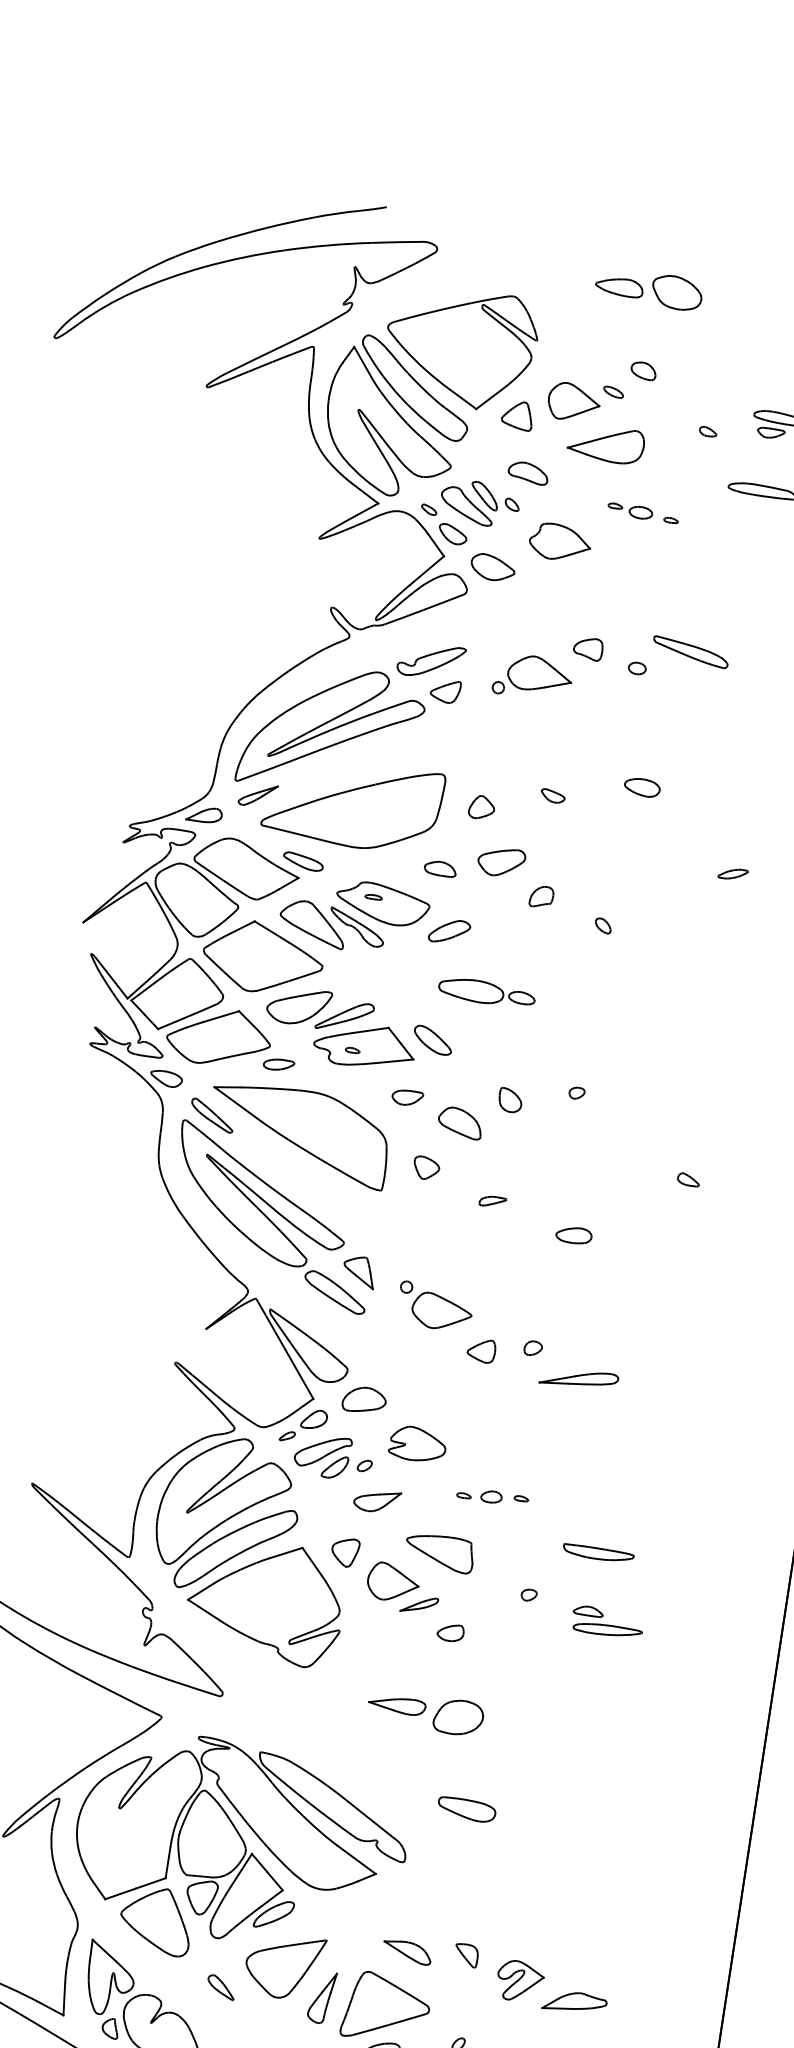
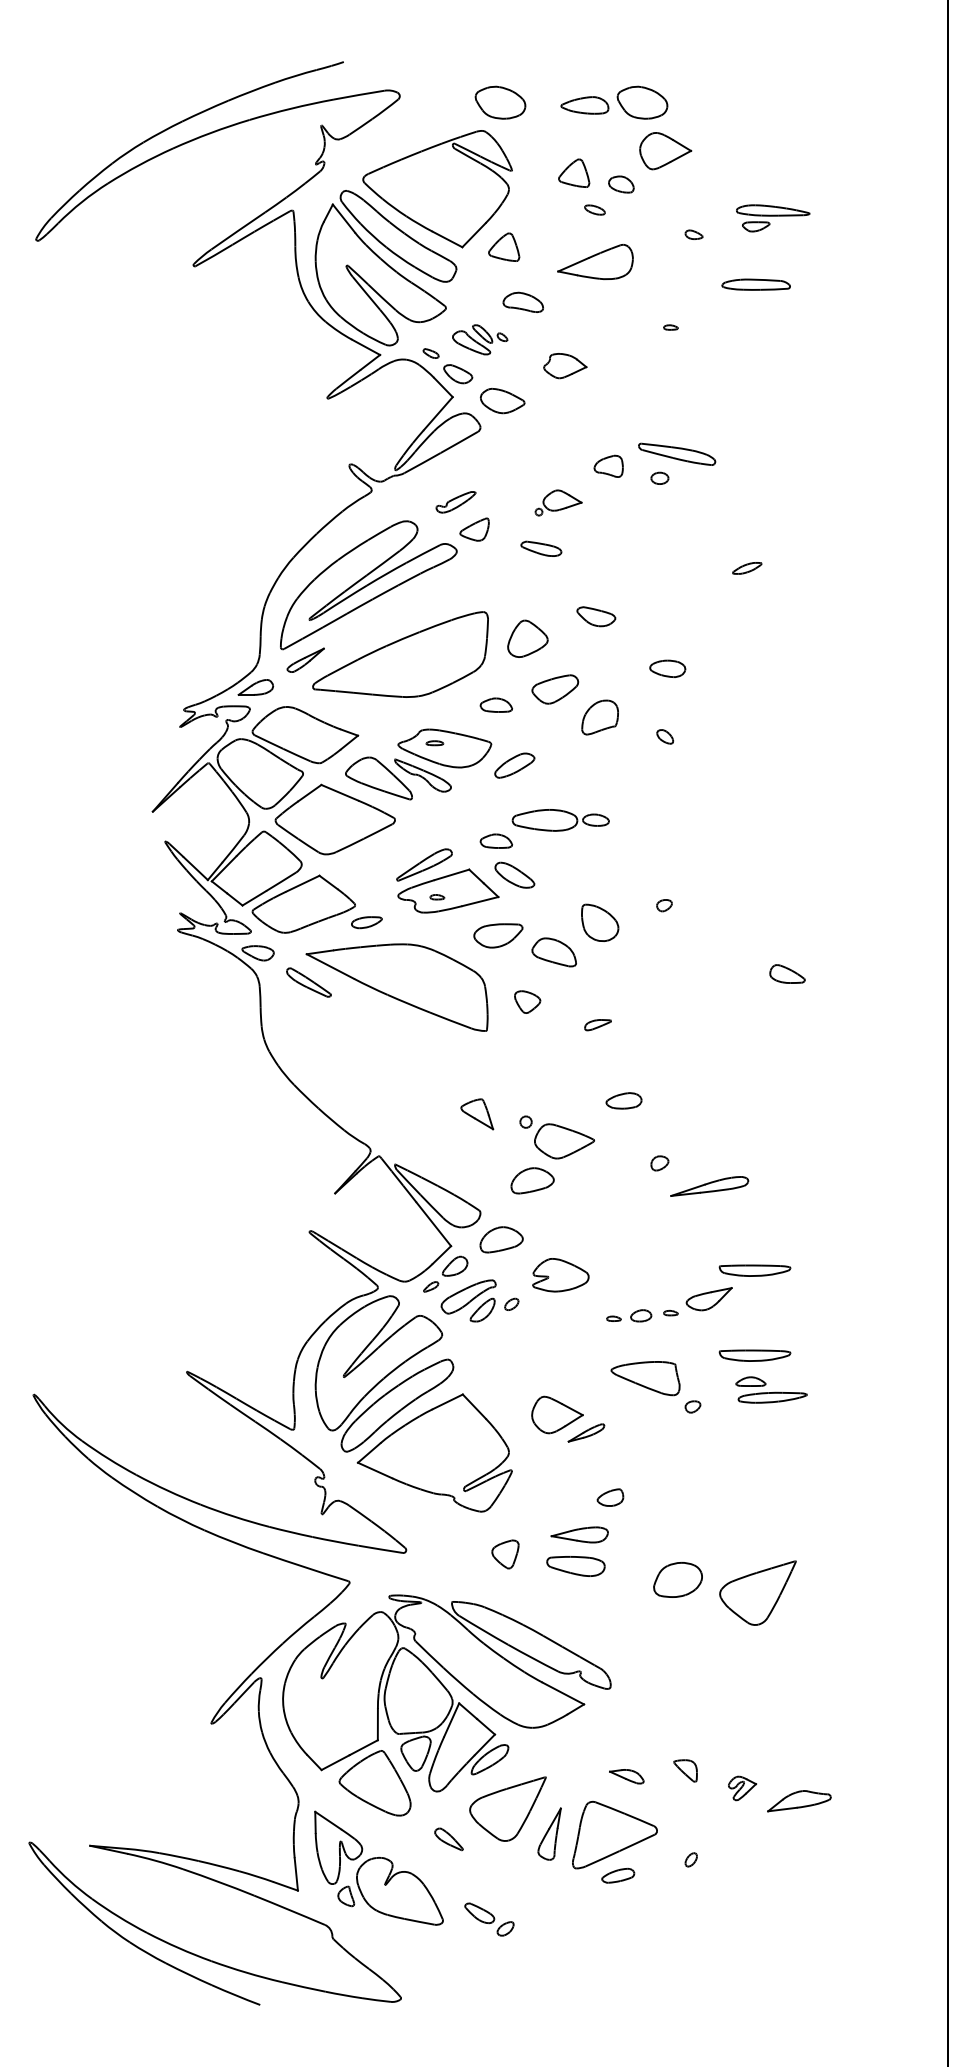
part: (536, 271) -> (500, 102), added
part: (598, 351) -> (574, 172), added
part: (573, 402) -> (665, 151), moved
part: (479, 503) -> (479, 339), size x0.7
part: (630, 511) -> (629, 324), removed
part: (560, 542) -> (565, 365), size x0.7
part: (691, 651) -> (677, 453), moved
part: (430, 661) -> (455, 502), size x0.6
part: (532, 677) -> (558, 502), size x0.6
part: (642, 787) -> (667, 668), moved
part: (552, 795) -> (595, 616), size x1.6
part: (481, 807) -> (527, 638), size x1.6
part: (303, 861) -> (541, 548), moved
part: (733, 874) -> (747, 568), moved
part: (542, 896) -> (600, 717), size x1.6
part: (419, 1002) -> (495, 840), added
part: (298, 1005) -> (377, 861), removed
part: (407, 1097) -> (498, 935), size x1.6
part: (509, 1100) -> (599, 922), size x1.6
part: (688, 1179) -> (787, 973), size x1.6
part: (273, 1217) -> (384, 1073), removed
part: (573, 1234) -> (623, 1100), moved
part: (404, 1346) -> (532, 1180), added
part: (481, 1350) -> (609, 1173), removed
part: (610, 1469) -> (754, 1270), added
part: (376, 1501) -> (708, 1299), moved
part: (345, 1552) -> (505, 1554), moved
part: (439, 1552) -> (645, 1378), moved
part: (607, 1622) -> (771, 1389), moved
part: (450, 1632) -> (610, 1497), moved
part: (458, 1717) -> (677, 1579), moved
part: (564, 1789) -> (757, 1592), added
part: (466, 1809) -> (575, 1566), moved
part: (406, 1951) -> (626, 1776), size x0.7
part: (520, 1981) -> (742, 1788), size x0.6

